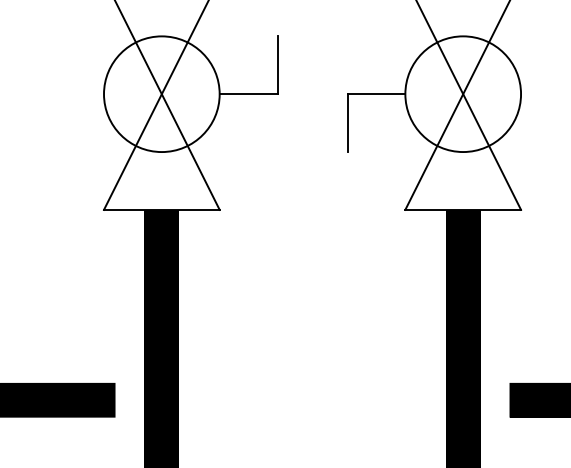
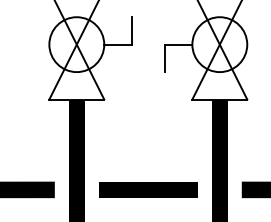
line: (312, 399) -> (148, 189), added

